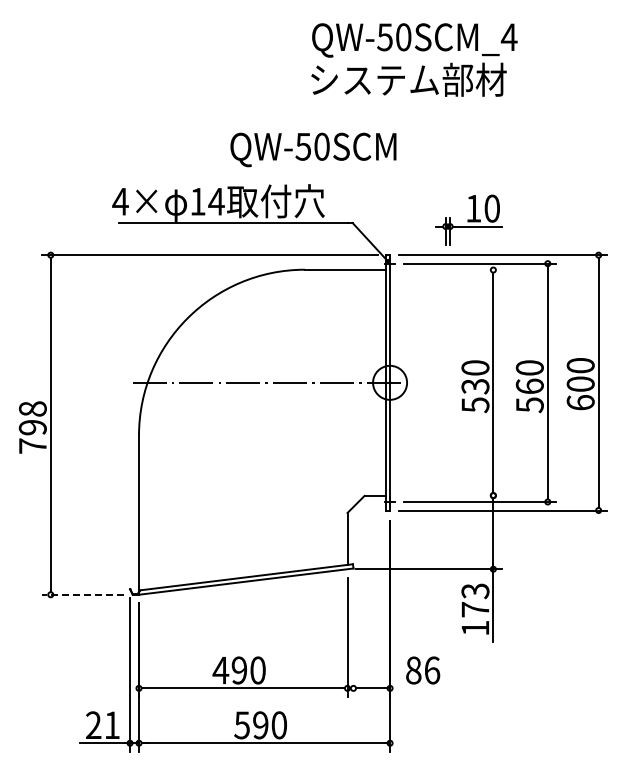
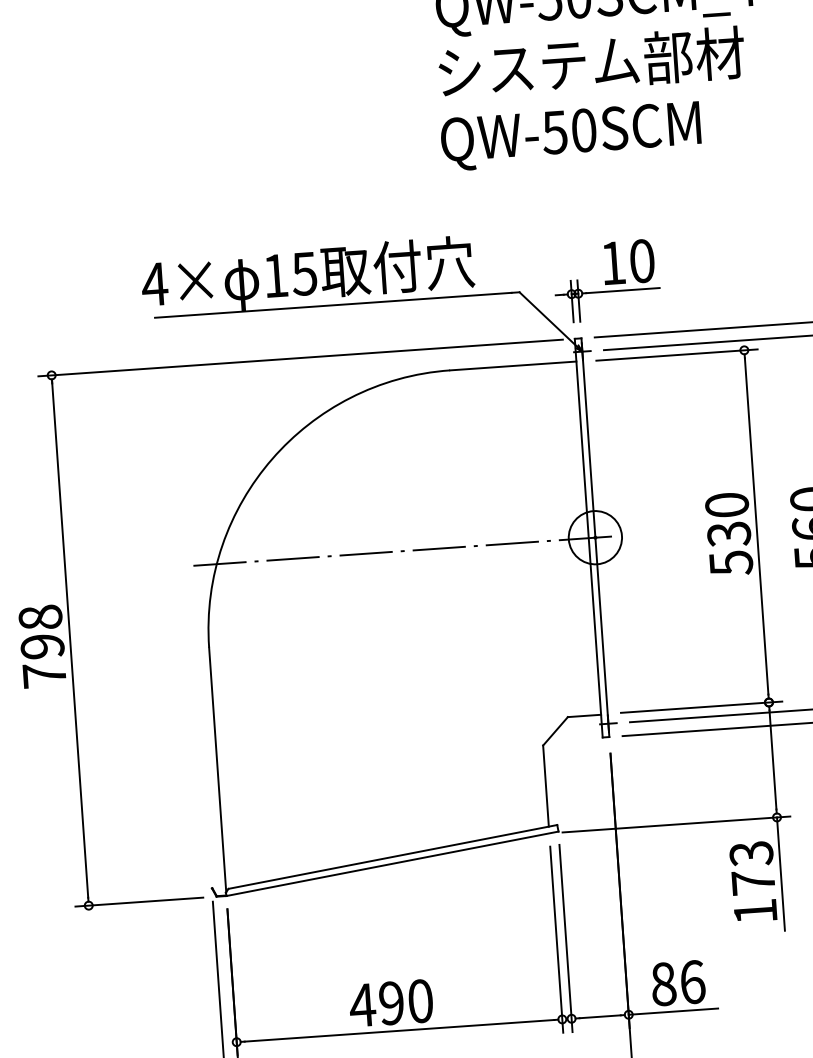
text: (313, 149) -> (571, 135), moved
text: (216, 201) -> (304, 273), 14 -> 15
part: (468, 219) -> (606, 280), moved
line: (449, 270) -> (675, 355), added
line: (449, 495) -> (700, 707), added
line: (83, 594) -> (139, 901), dashed -> solid
line: (353, 636) -> (565, 937), added
line: (418, 688) -> (673, 1011), added

